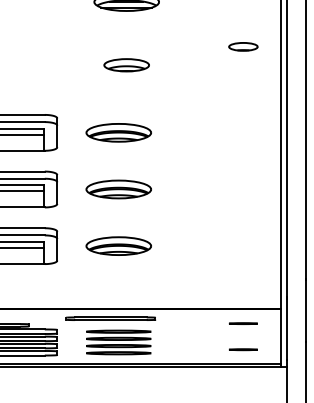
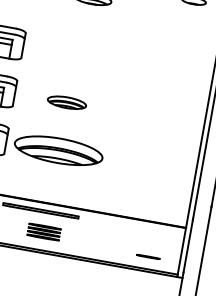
part: (118, 132) -> (75, 54), removed
part: (118, 189) -> (66, 102), size x0.7
part: (118, 245) -> (58, 150), size x1.6
line: (243, 323) -> (152, 234), removed
part: (118, 342) -> (43, 232), size x0.6

